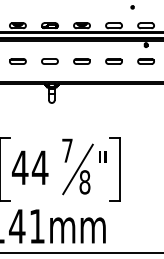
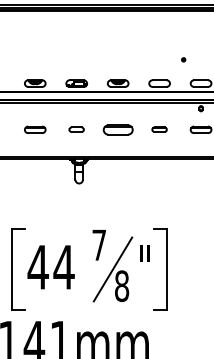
part: (49, 61) -> (76, 129), size x0.7
part: (81, 61) -> (117, 129), size x1.4
part: (113, 61) -> (159, 129), size x0.7

